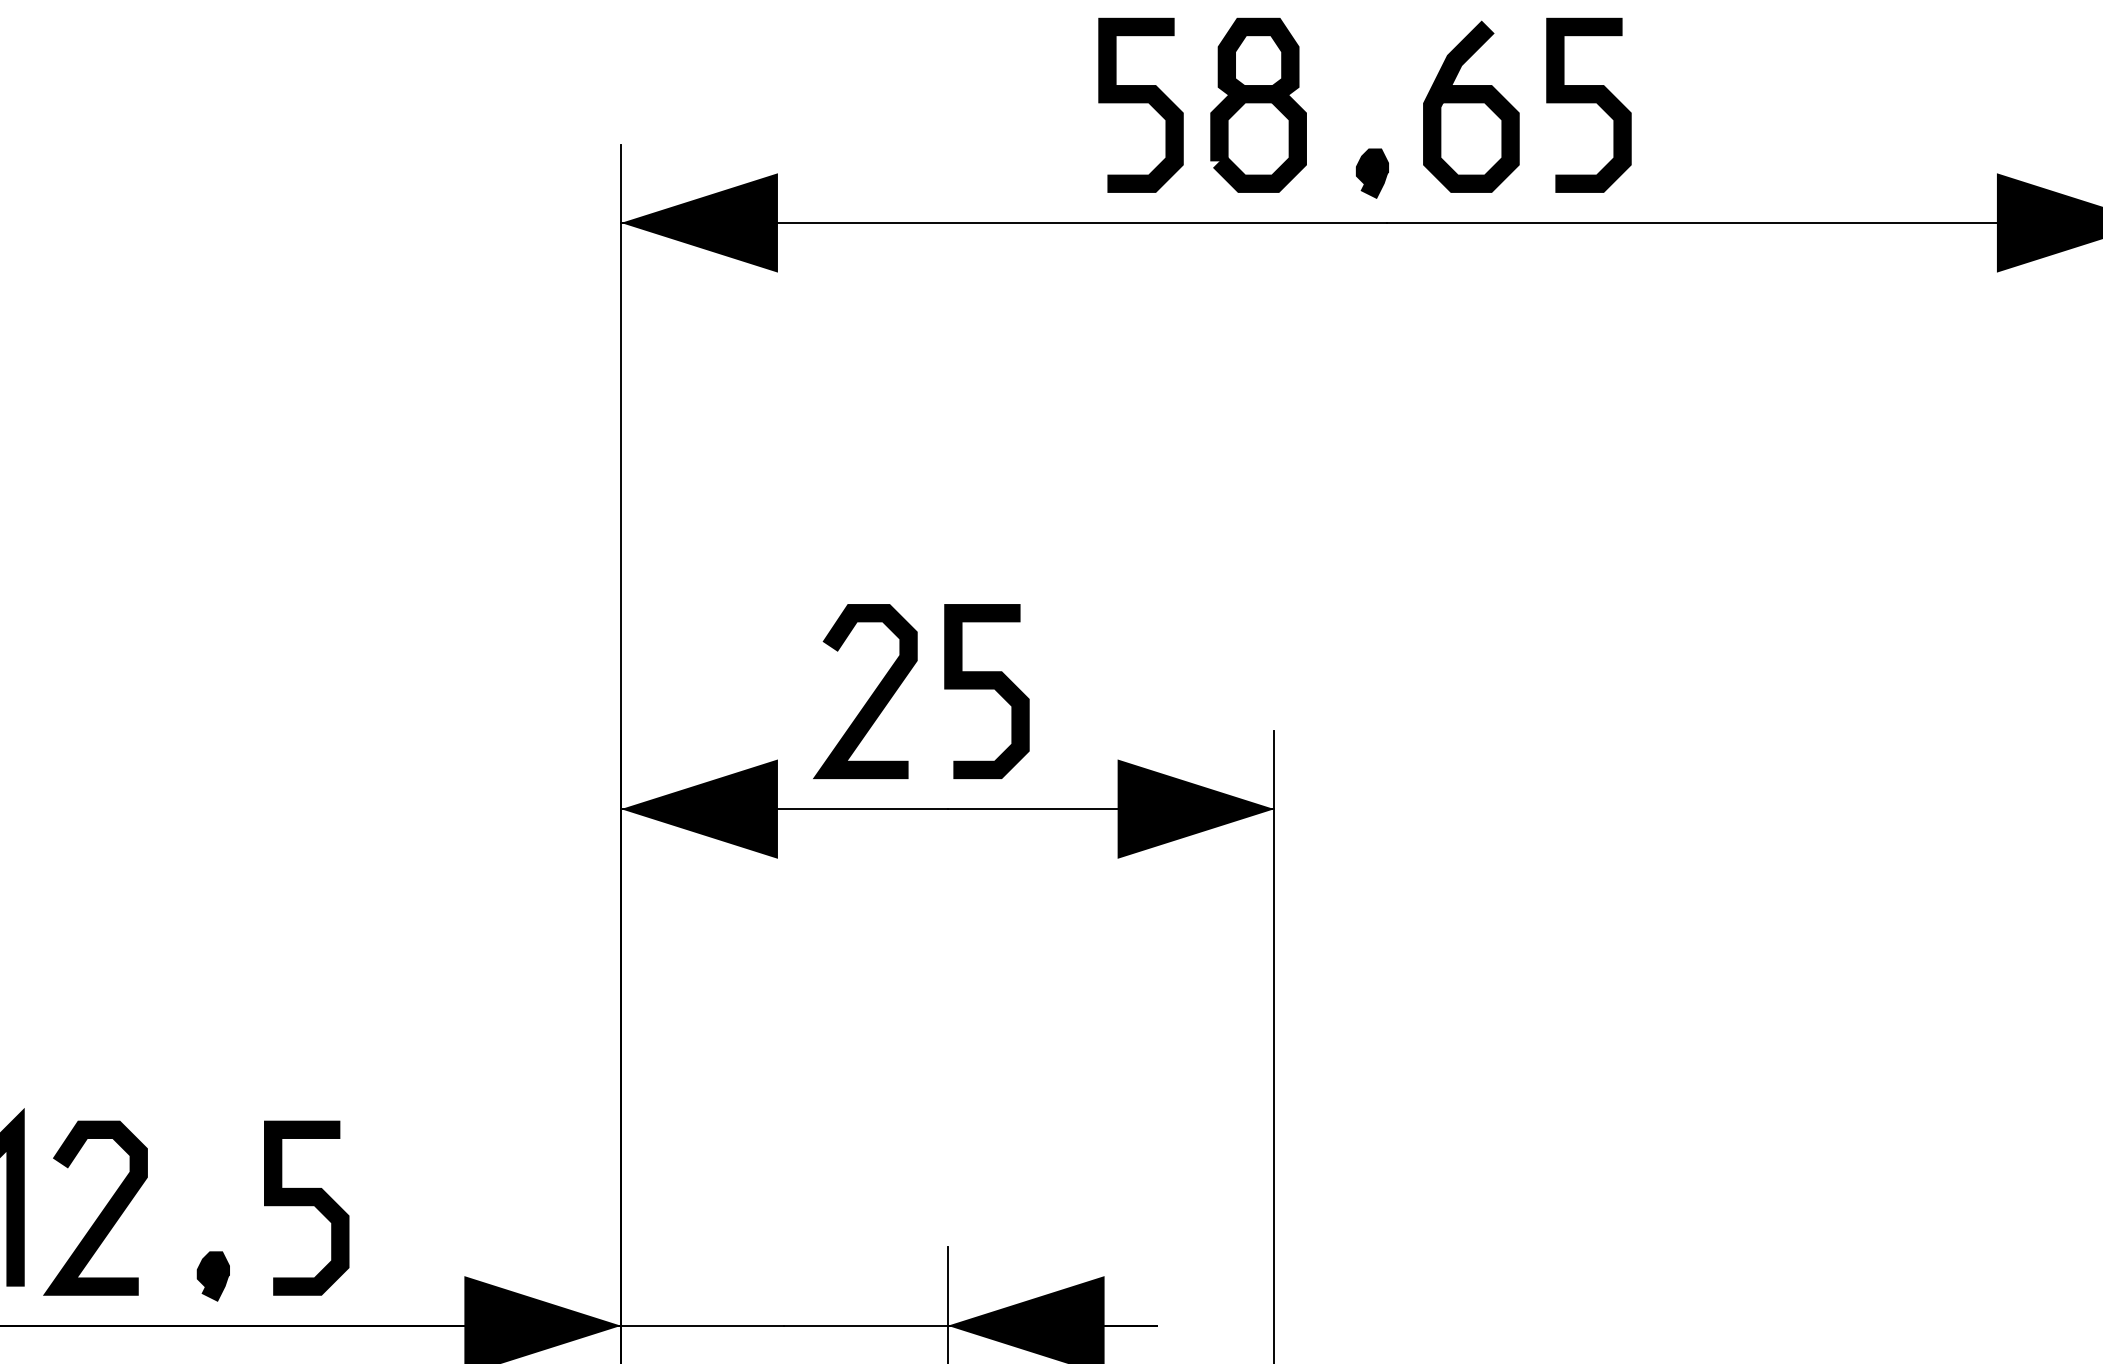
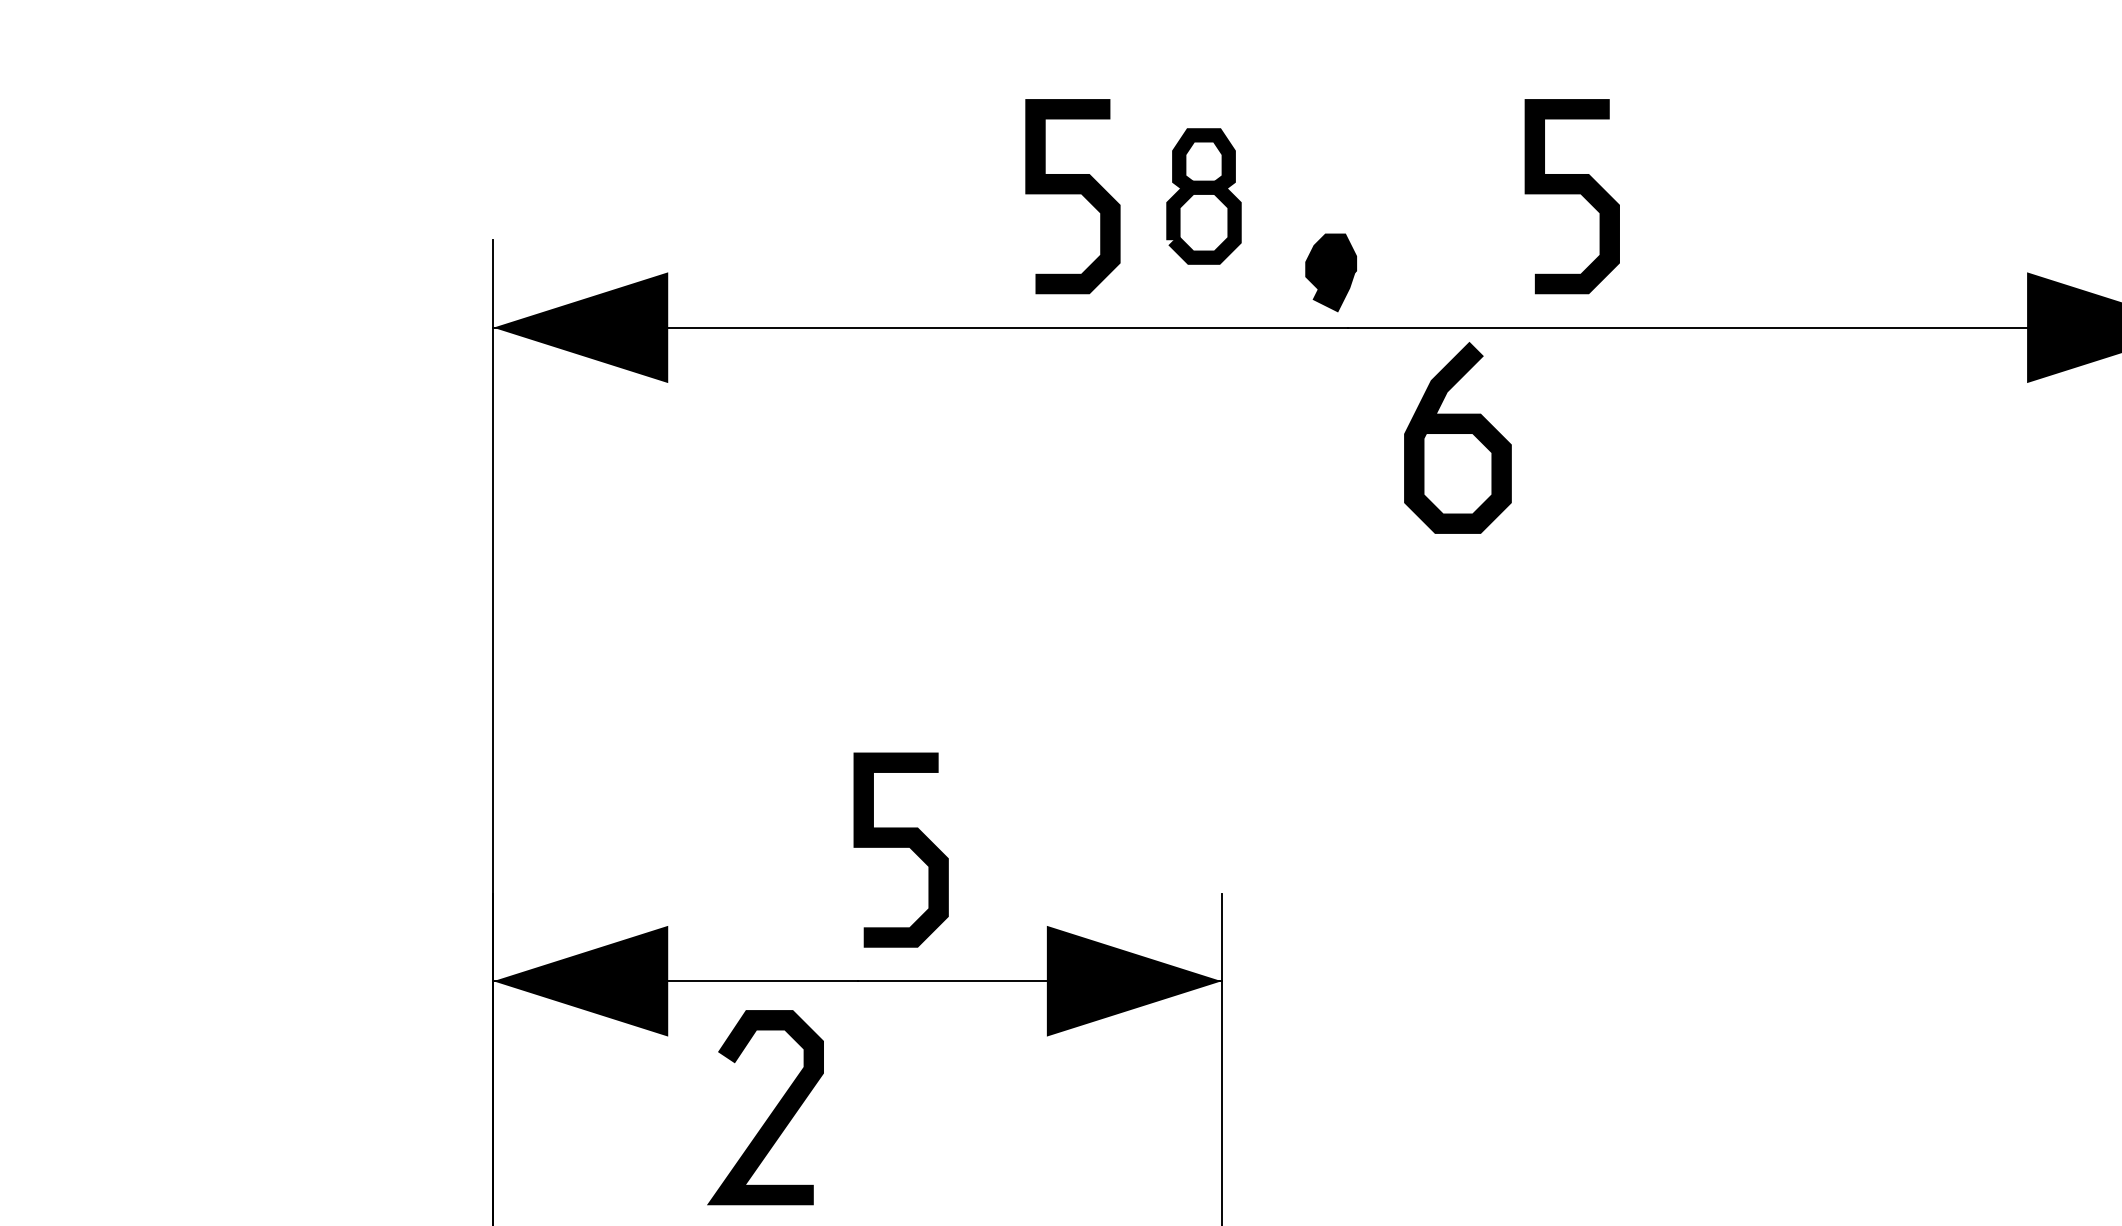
curve: (1471, 103) -> (1458, 434), moved
part: (1258, 104) -> (1203, 195), size x0.7
part: (1371, 173) -> (1329, 272), size x1.4
curve: (871, 694) -> (772, 1110), moved

